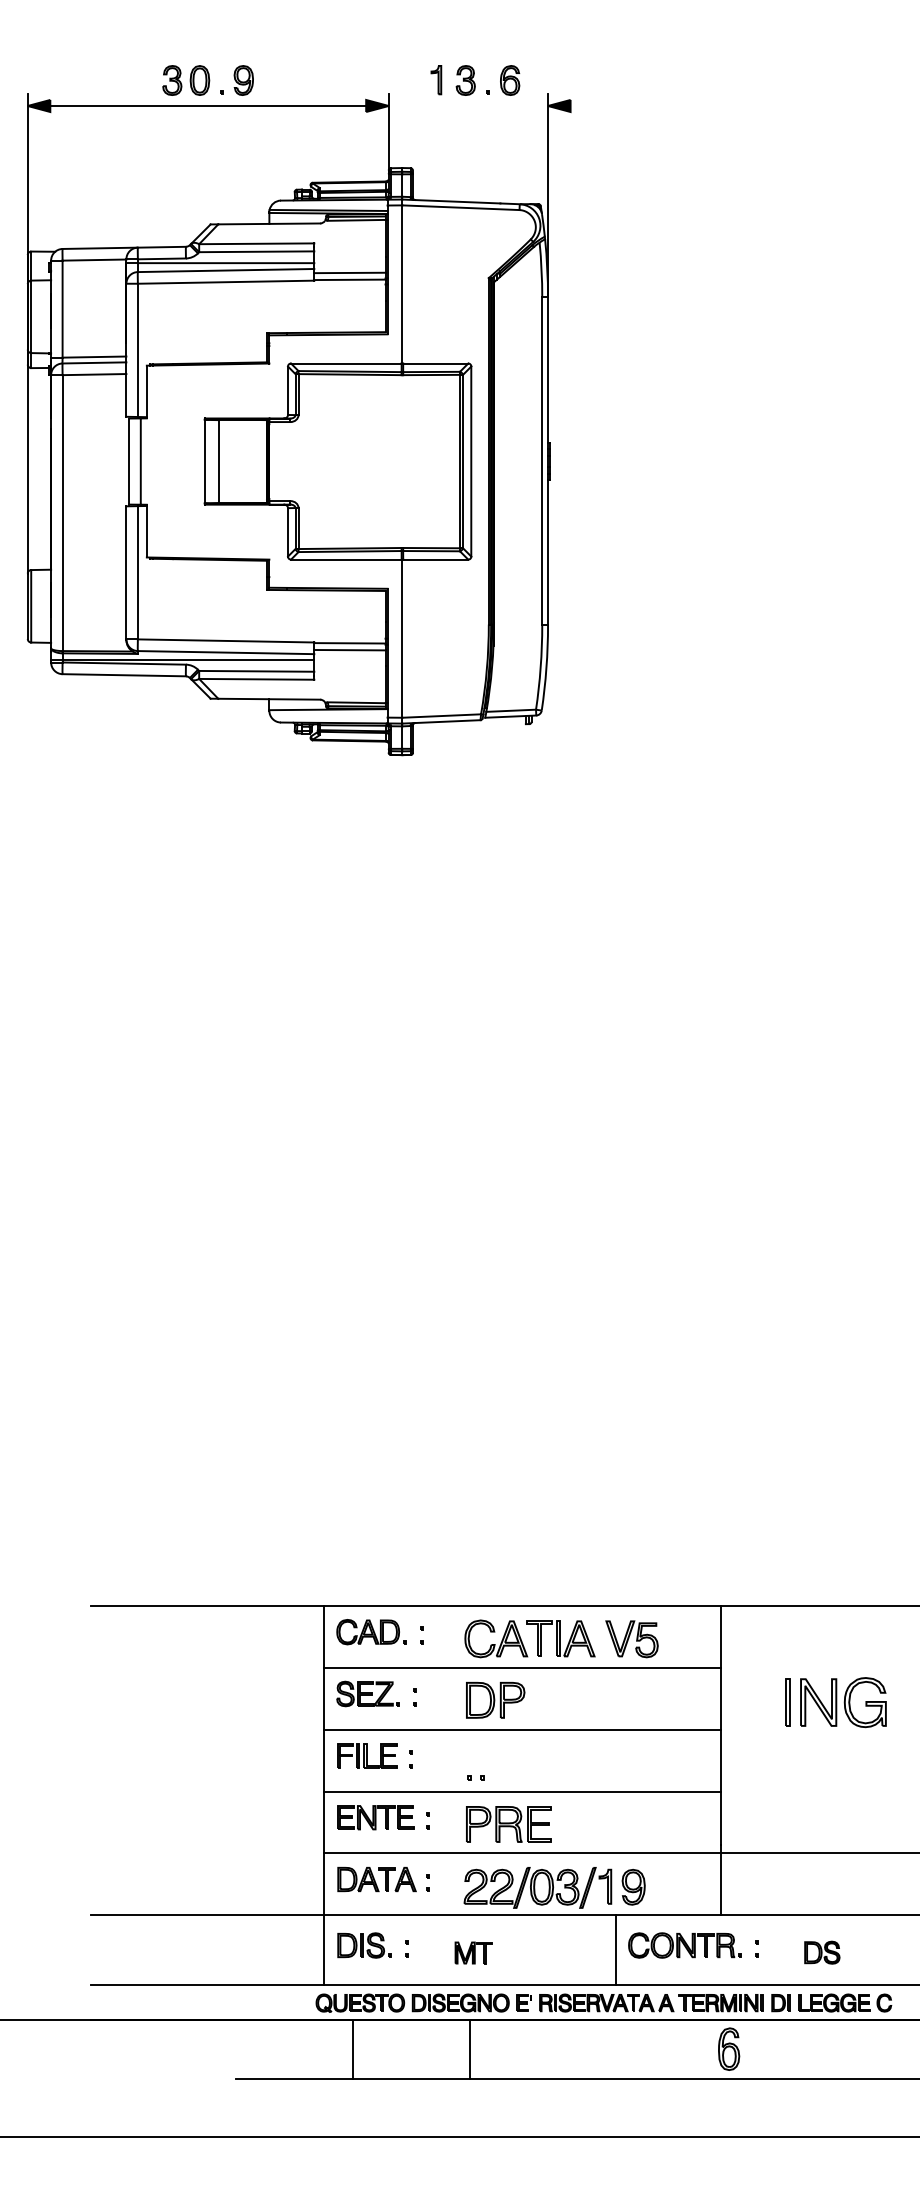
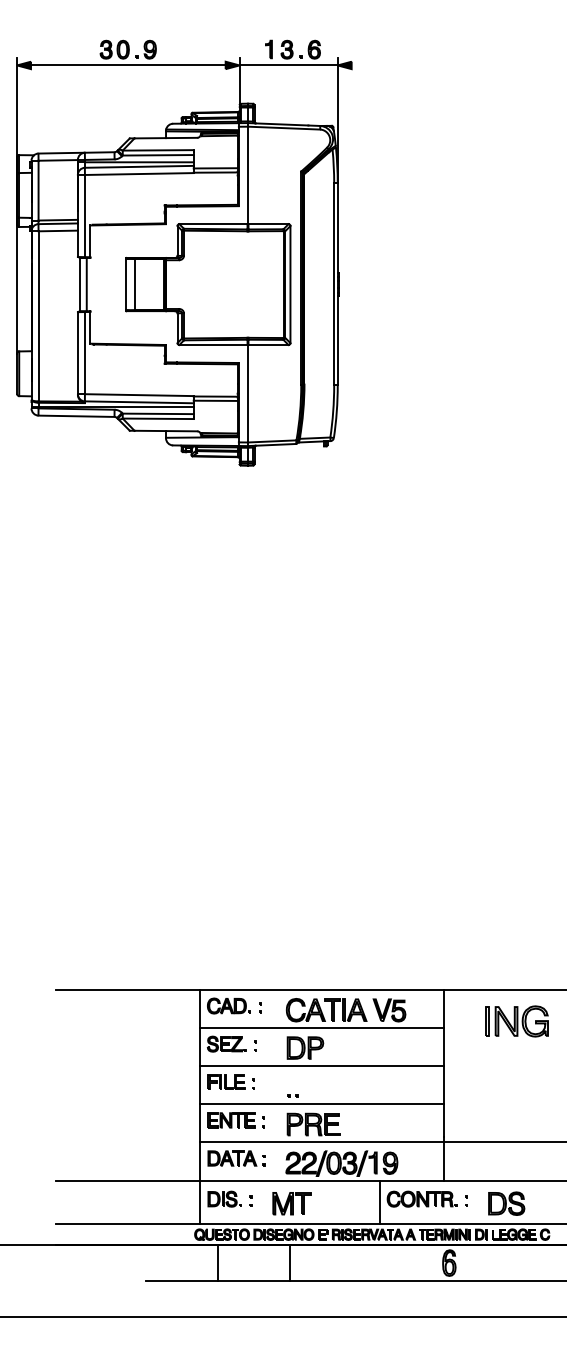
line: (468, 106) -> (288, 65), added
part: (834, 1702) -> (516, 1021), moved
part: (472, 1952) -> (291, 1203), size x1.67
part: (821, 1952) -> (506, 1203), size x1.67

